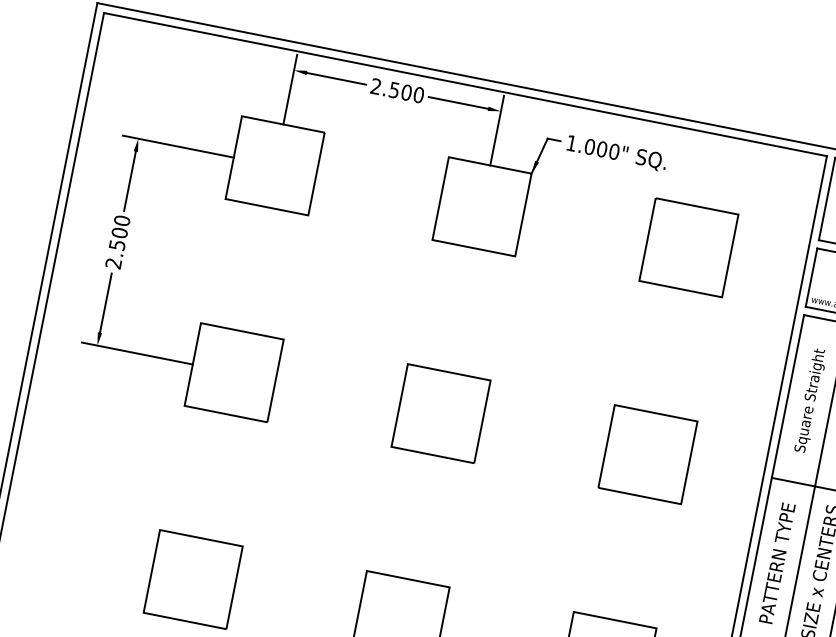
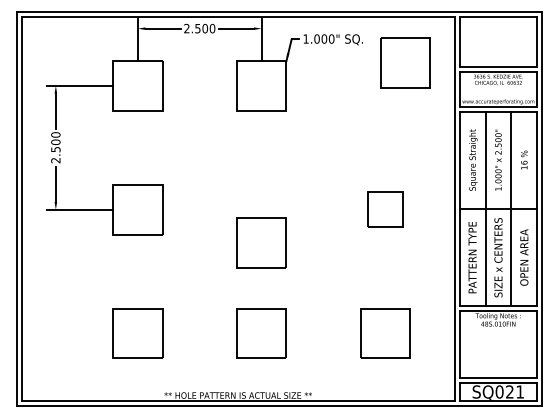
part: (688, 247) -> (405, 62), moved
part: (440, 413) -> (261, 242), moved
part: (647, 454) -> (385, 209), size x0.7

